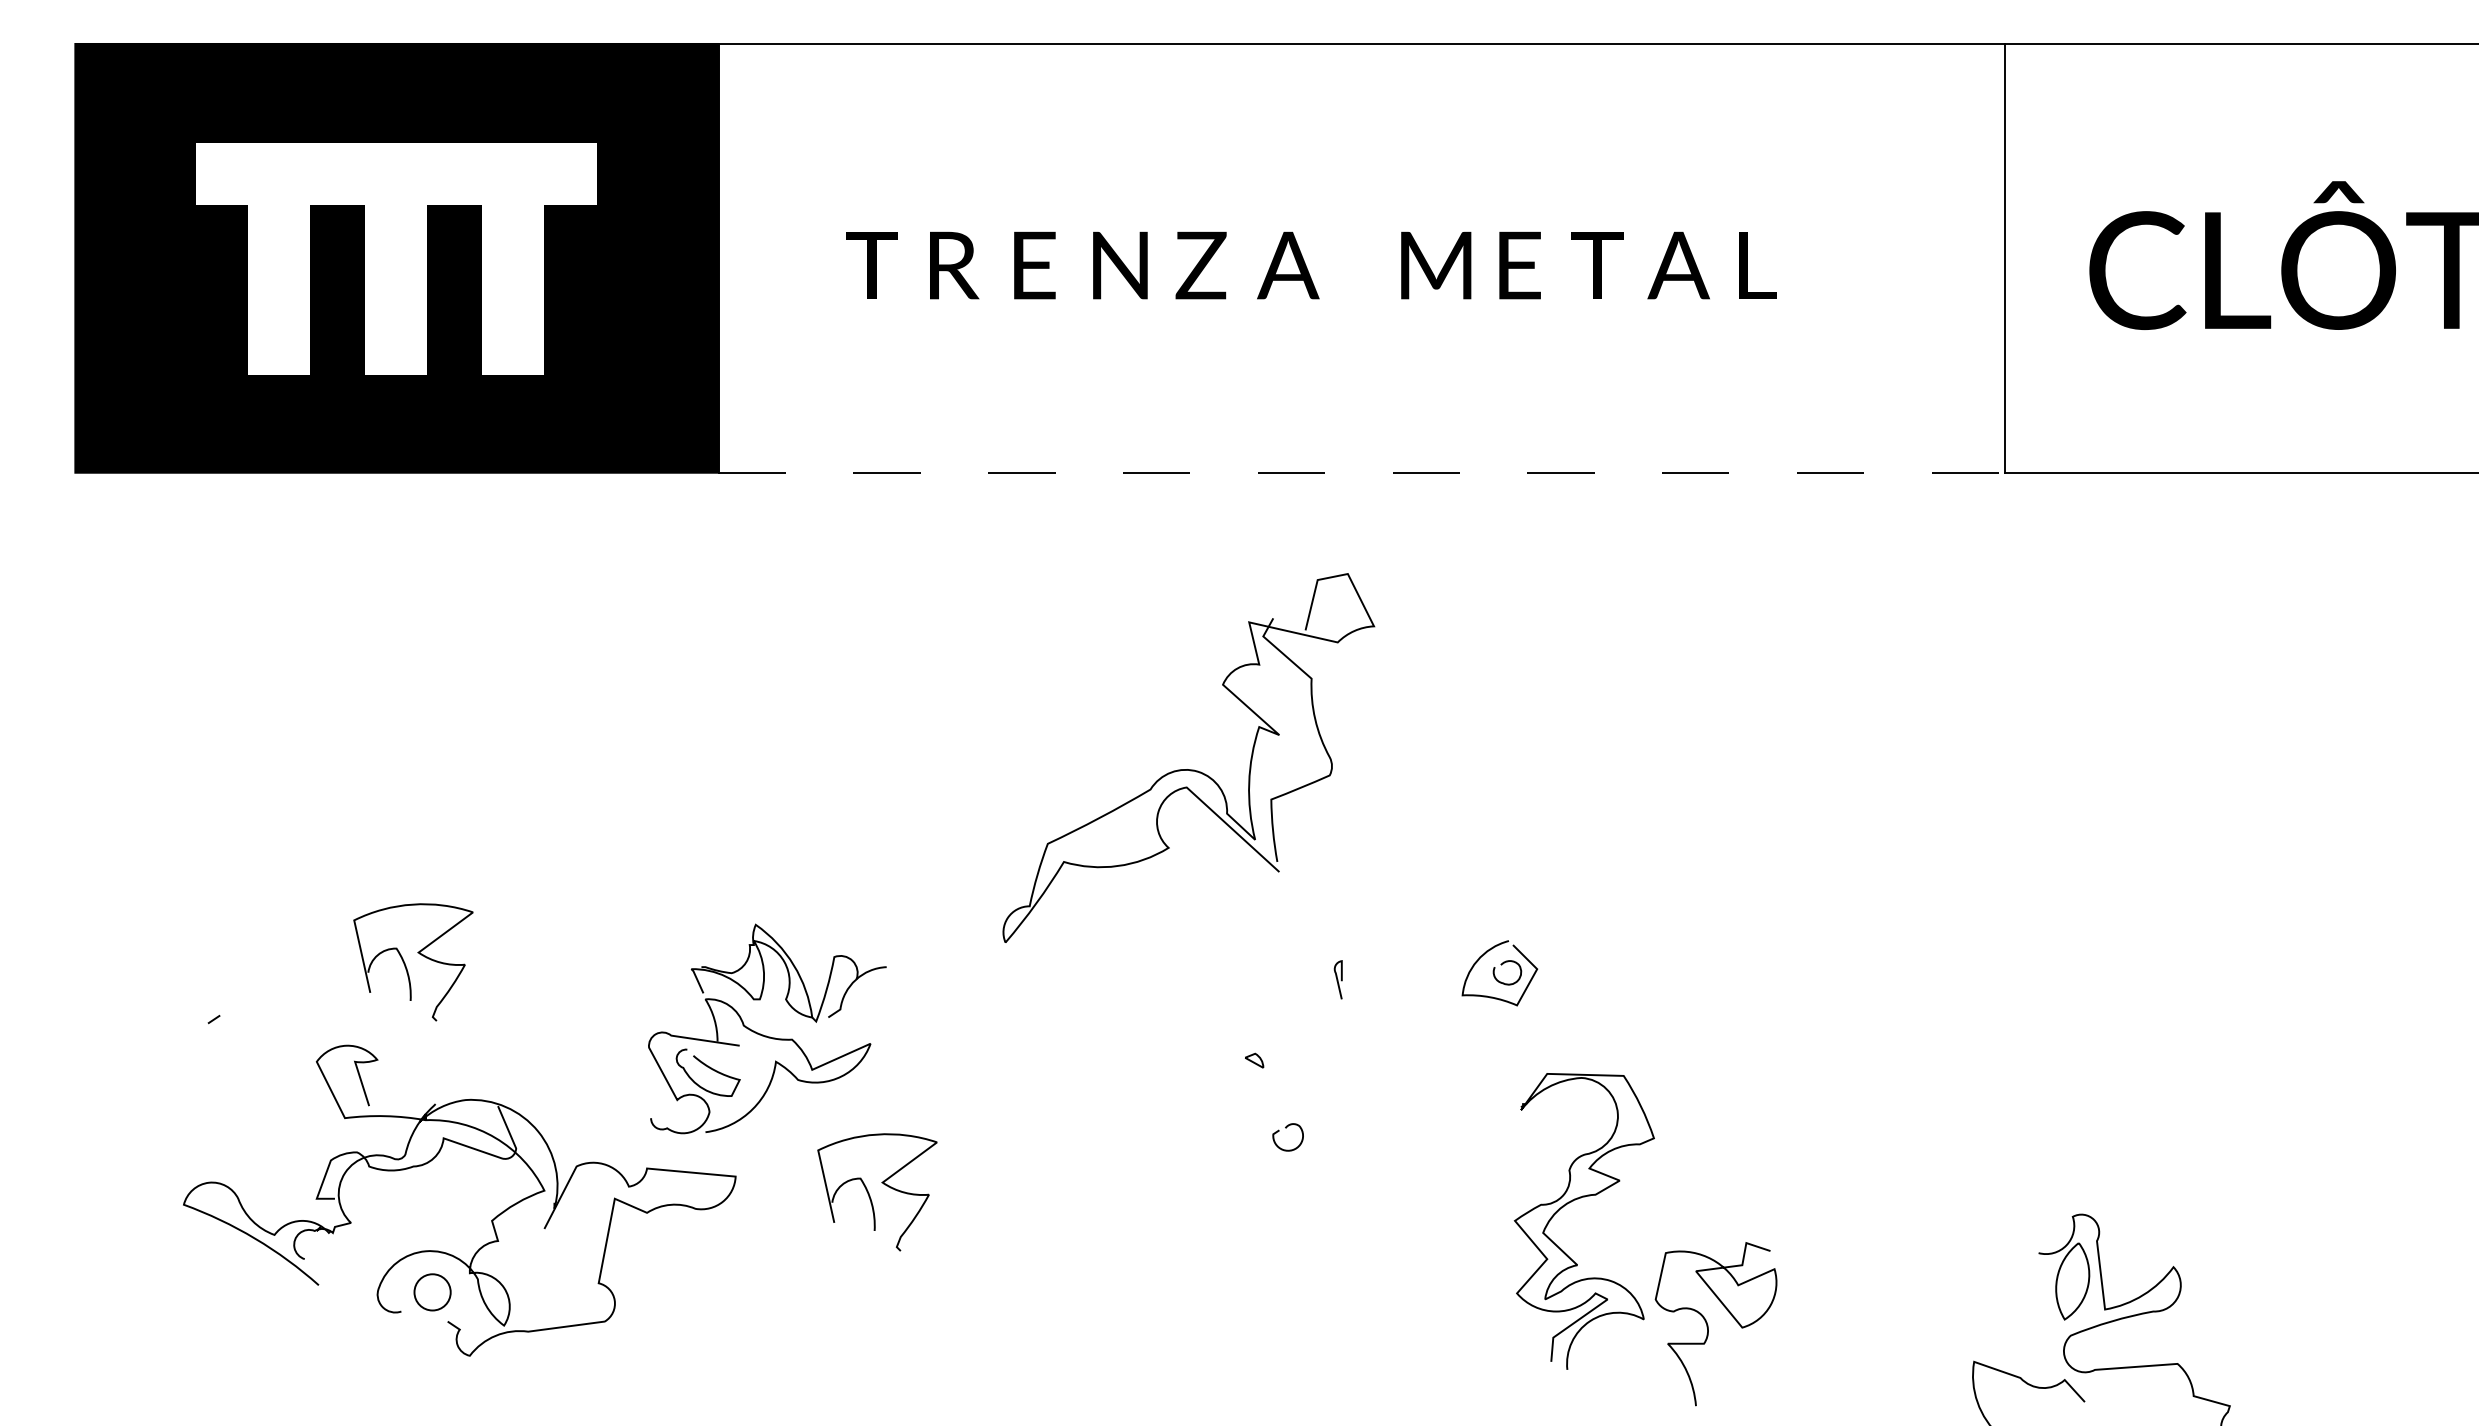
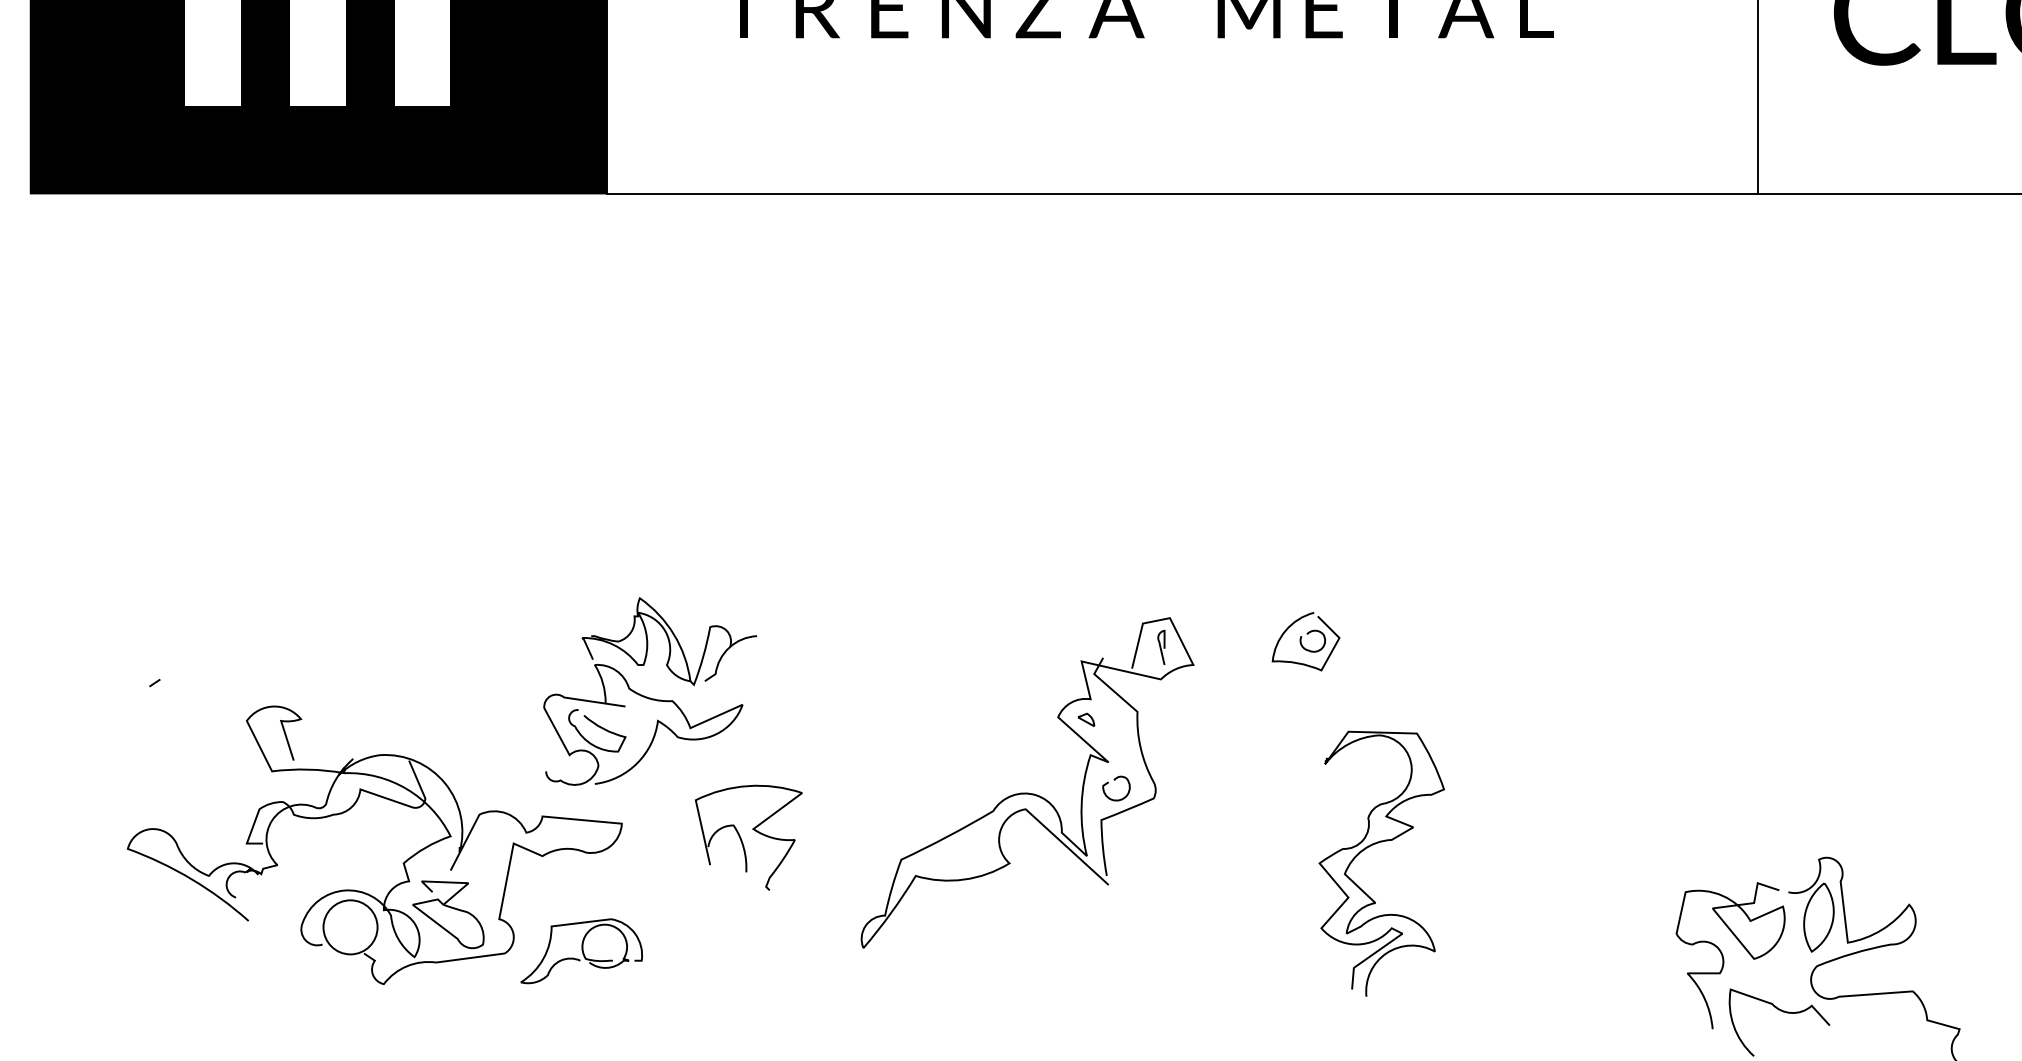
line: (1362, 472) -> (1183, 193), dashed -> solid
part: (1188, 769) -> (1027, 793), moved
part: (406, 965) -> (327, 634), removed
part: (541, 1278) -> (448, 914), added
circle: (432, 1292) -> (350, 927), size x1.67
part: (690, 1318) -> (581, 950), added
curve: (1708, 1325) -> (1723, 957), moved

